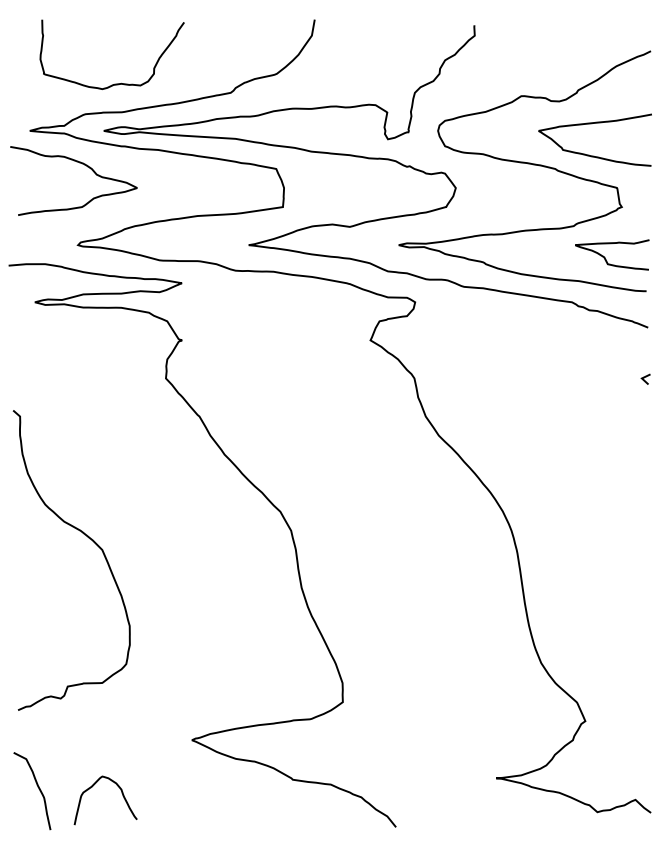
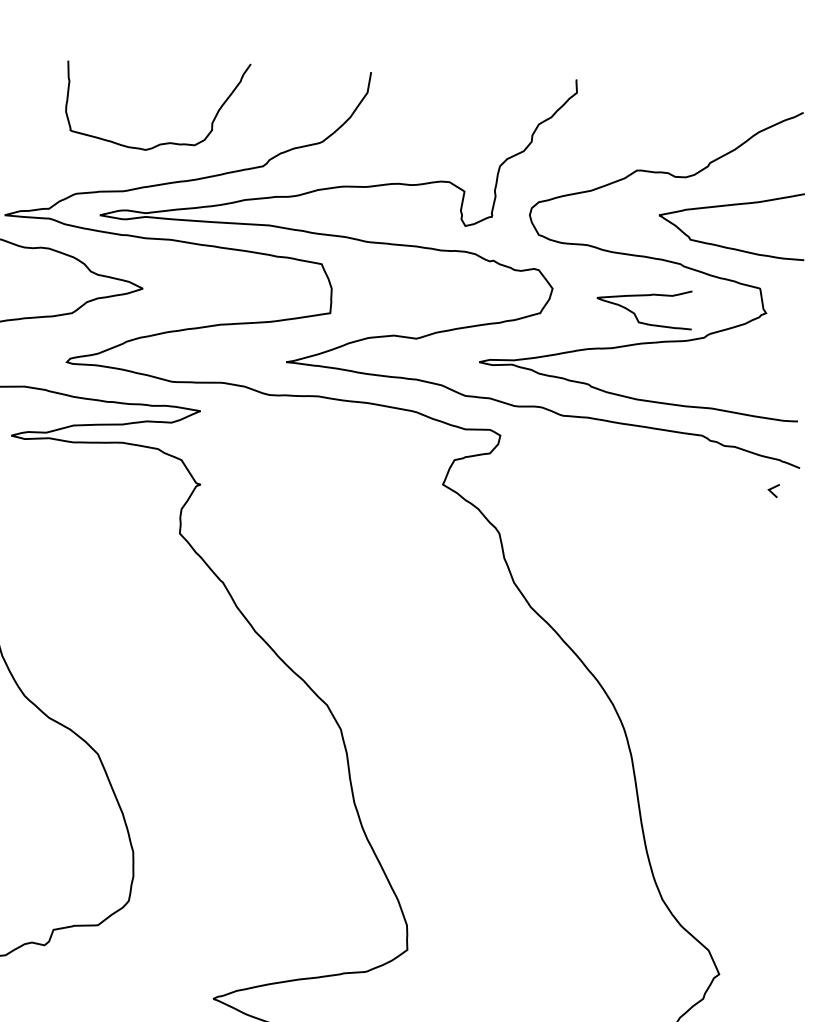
curve: (114, 83) -> (161, 142), moved
curve: (605, 257) -> (635, 313), moved
line: (645, 377) -> (773, 488), moved

